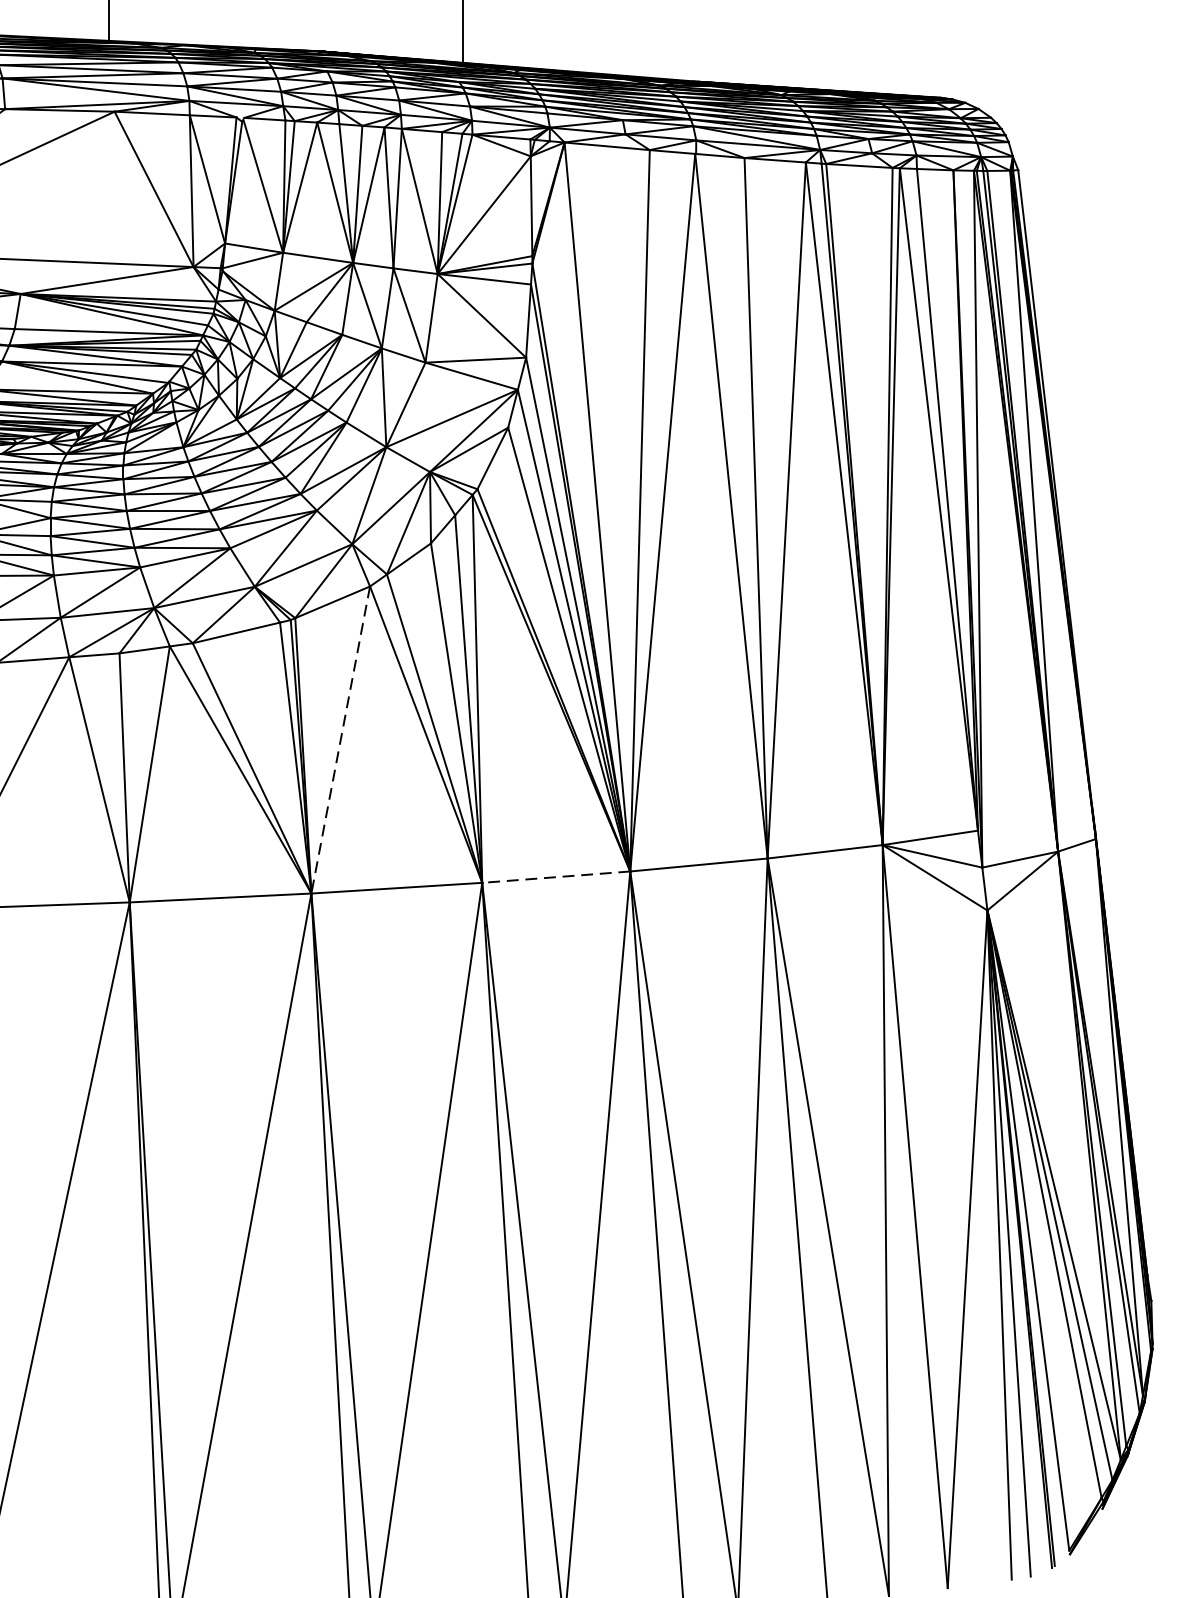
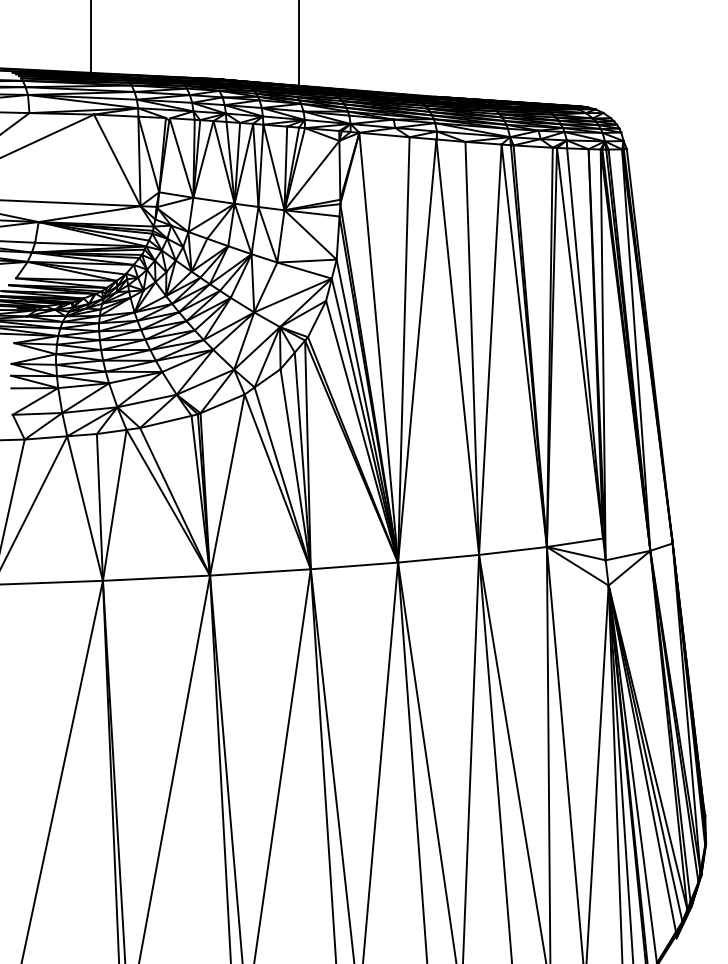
line: (340, 740) -> (227, 485), dashed -> solid
line: (556, 876) -> (354, 565), dashed -> solid

